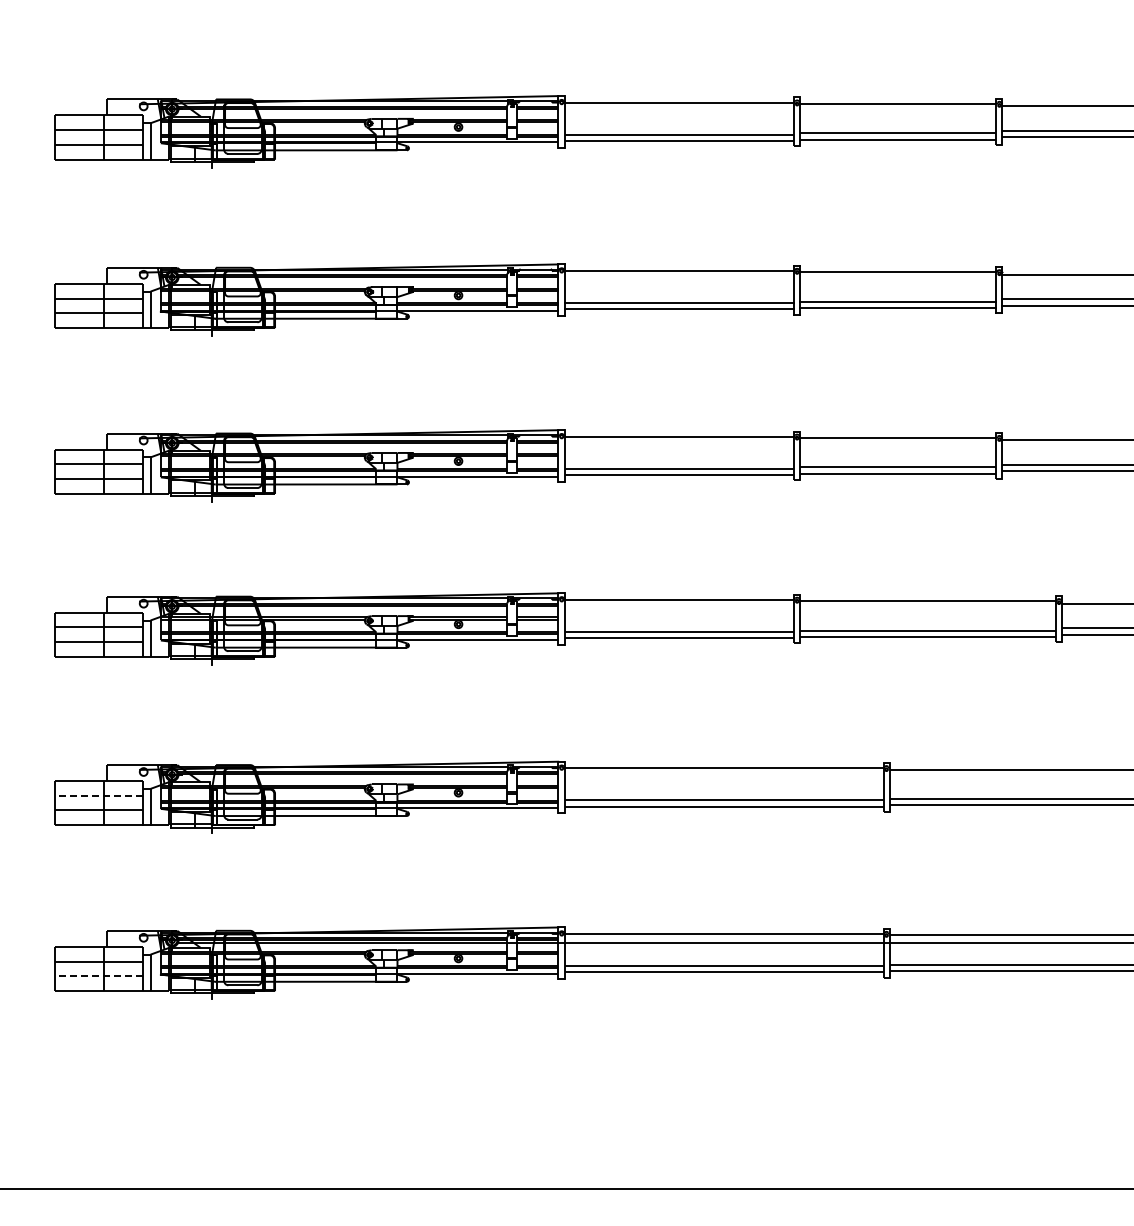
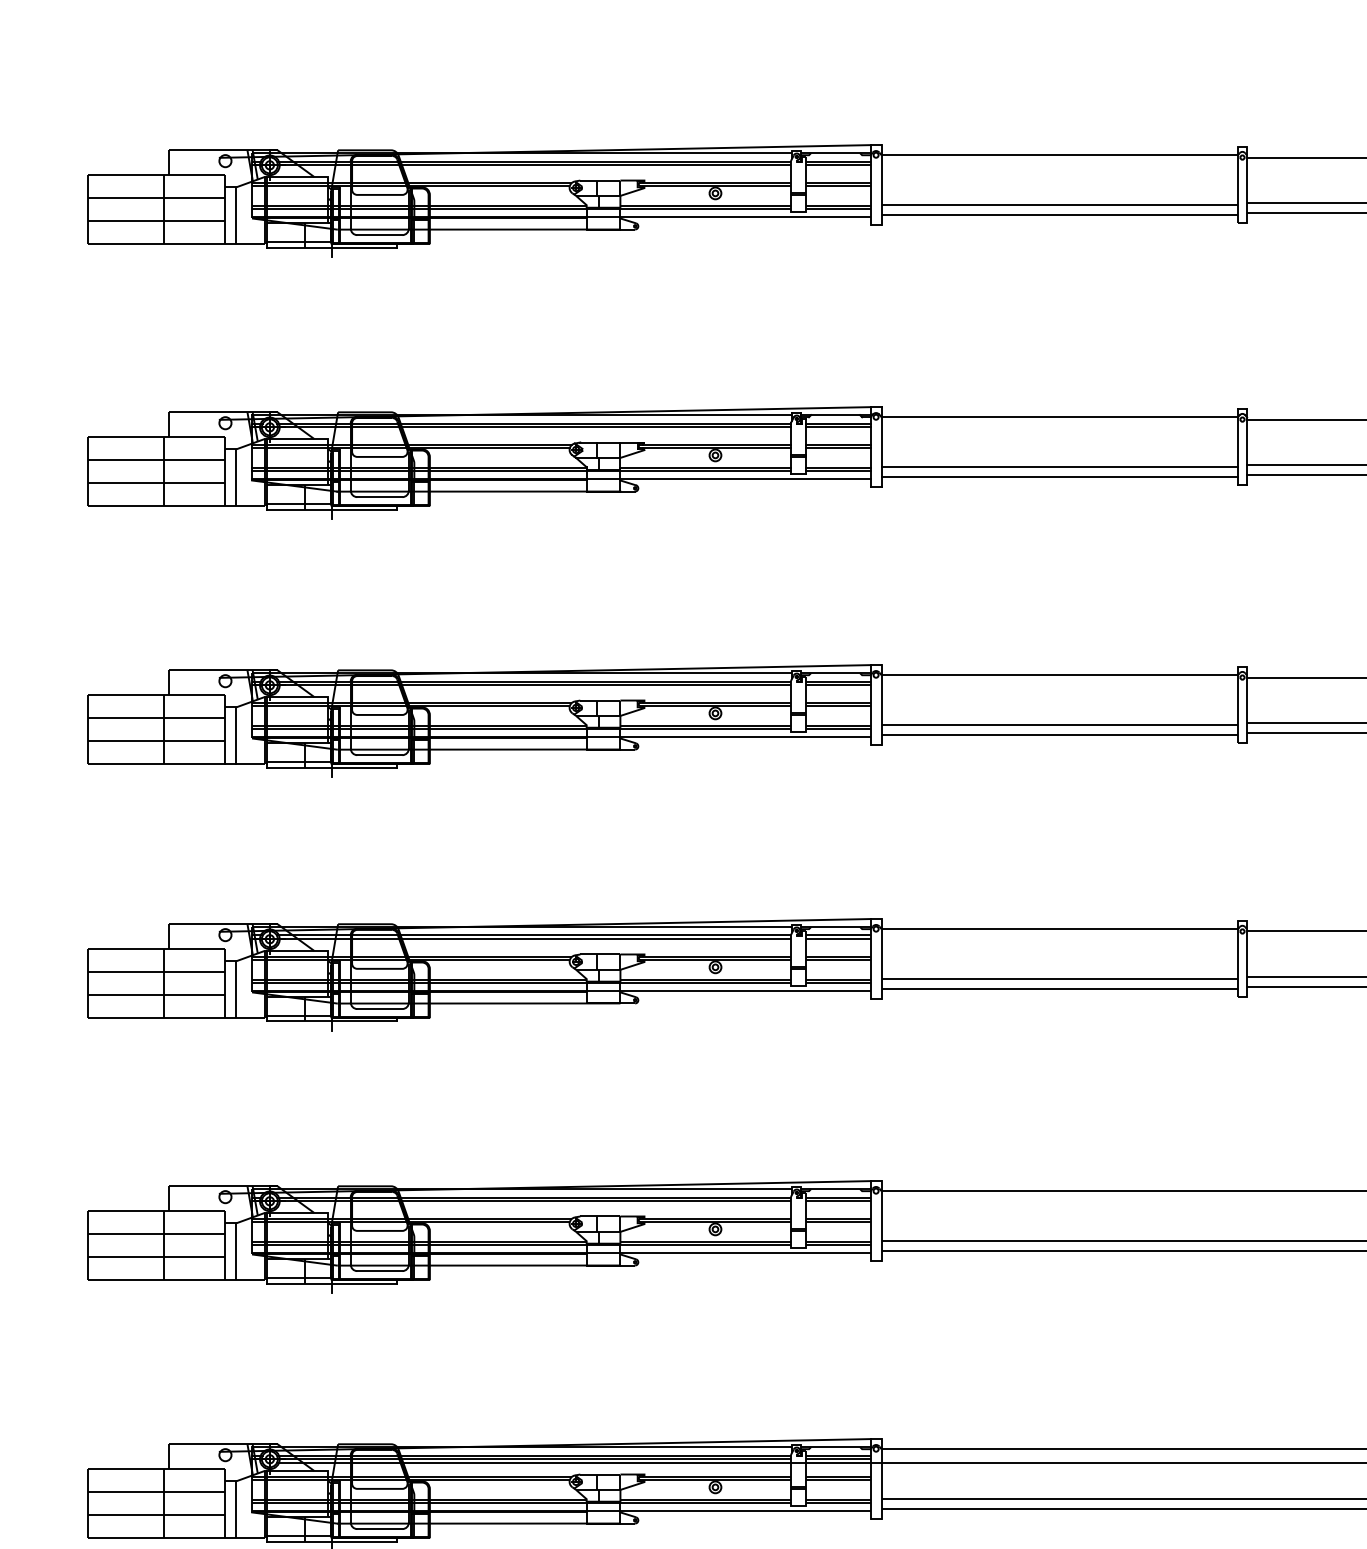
line: (98, 795) -> (155, 1233), dashed -> solid
line: (98, 976) -> (155, 1515), dashed -> solid

